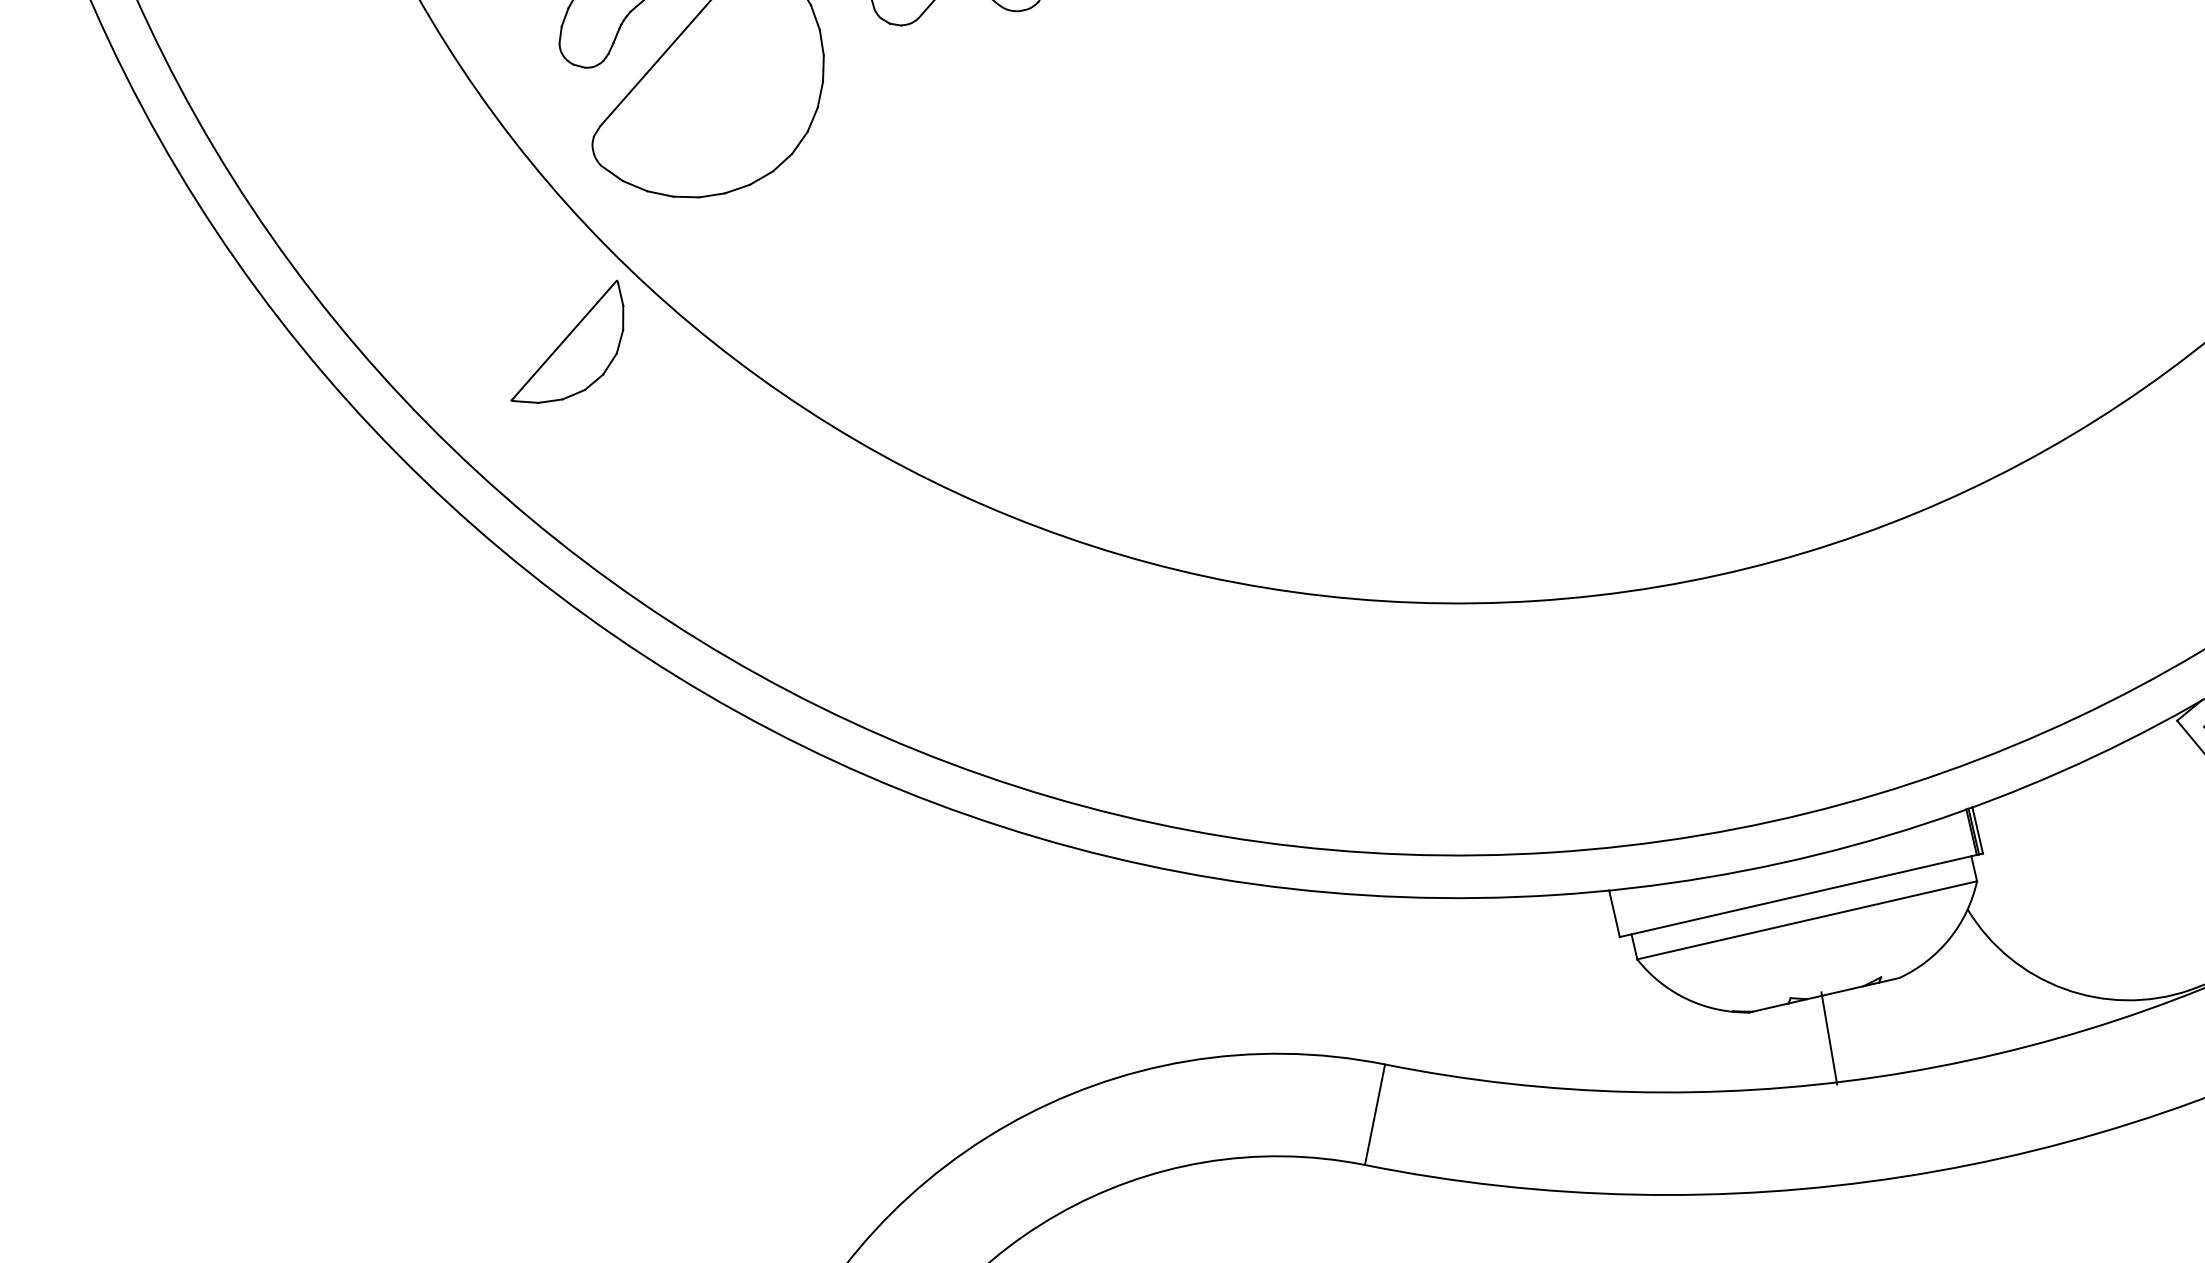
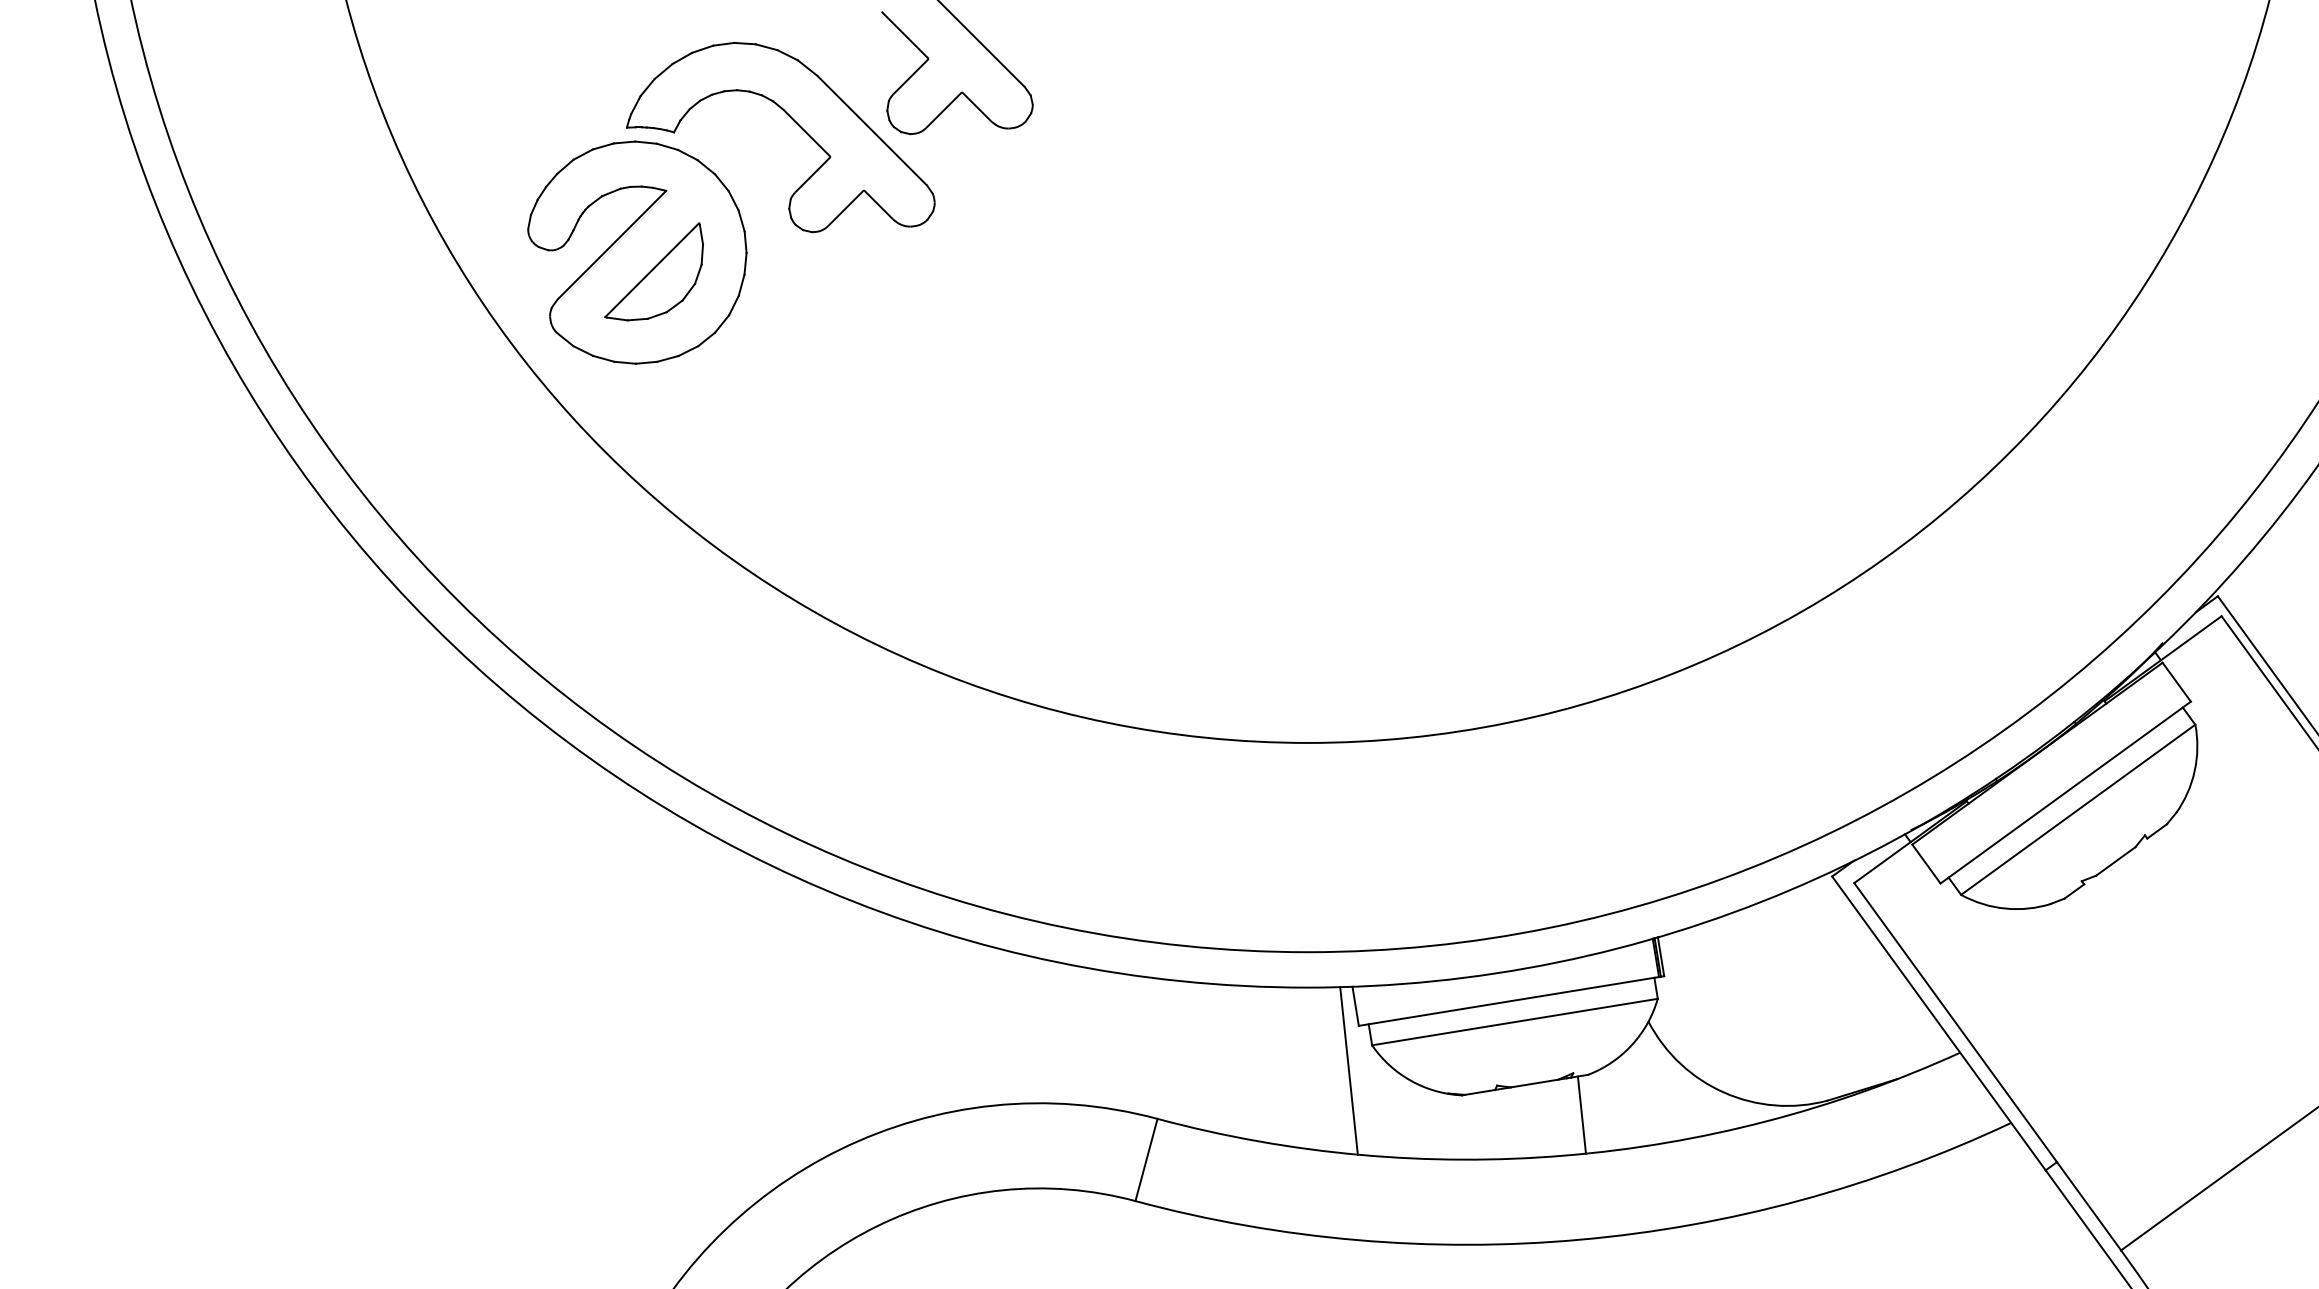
part: (565, 342) -> (653, 271), moved
line: (1610, 991) -> (1348, 1070), added
line: (1828, 1037) -> (1581, 1114), moved

